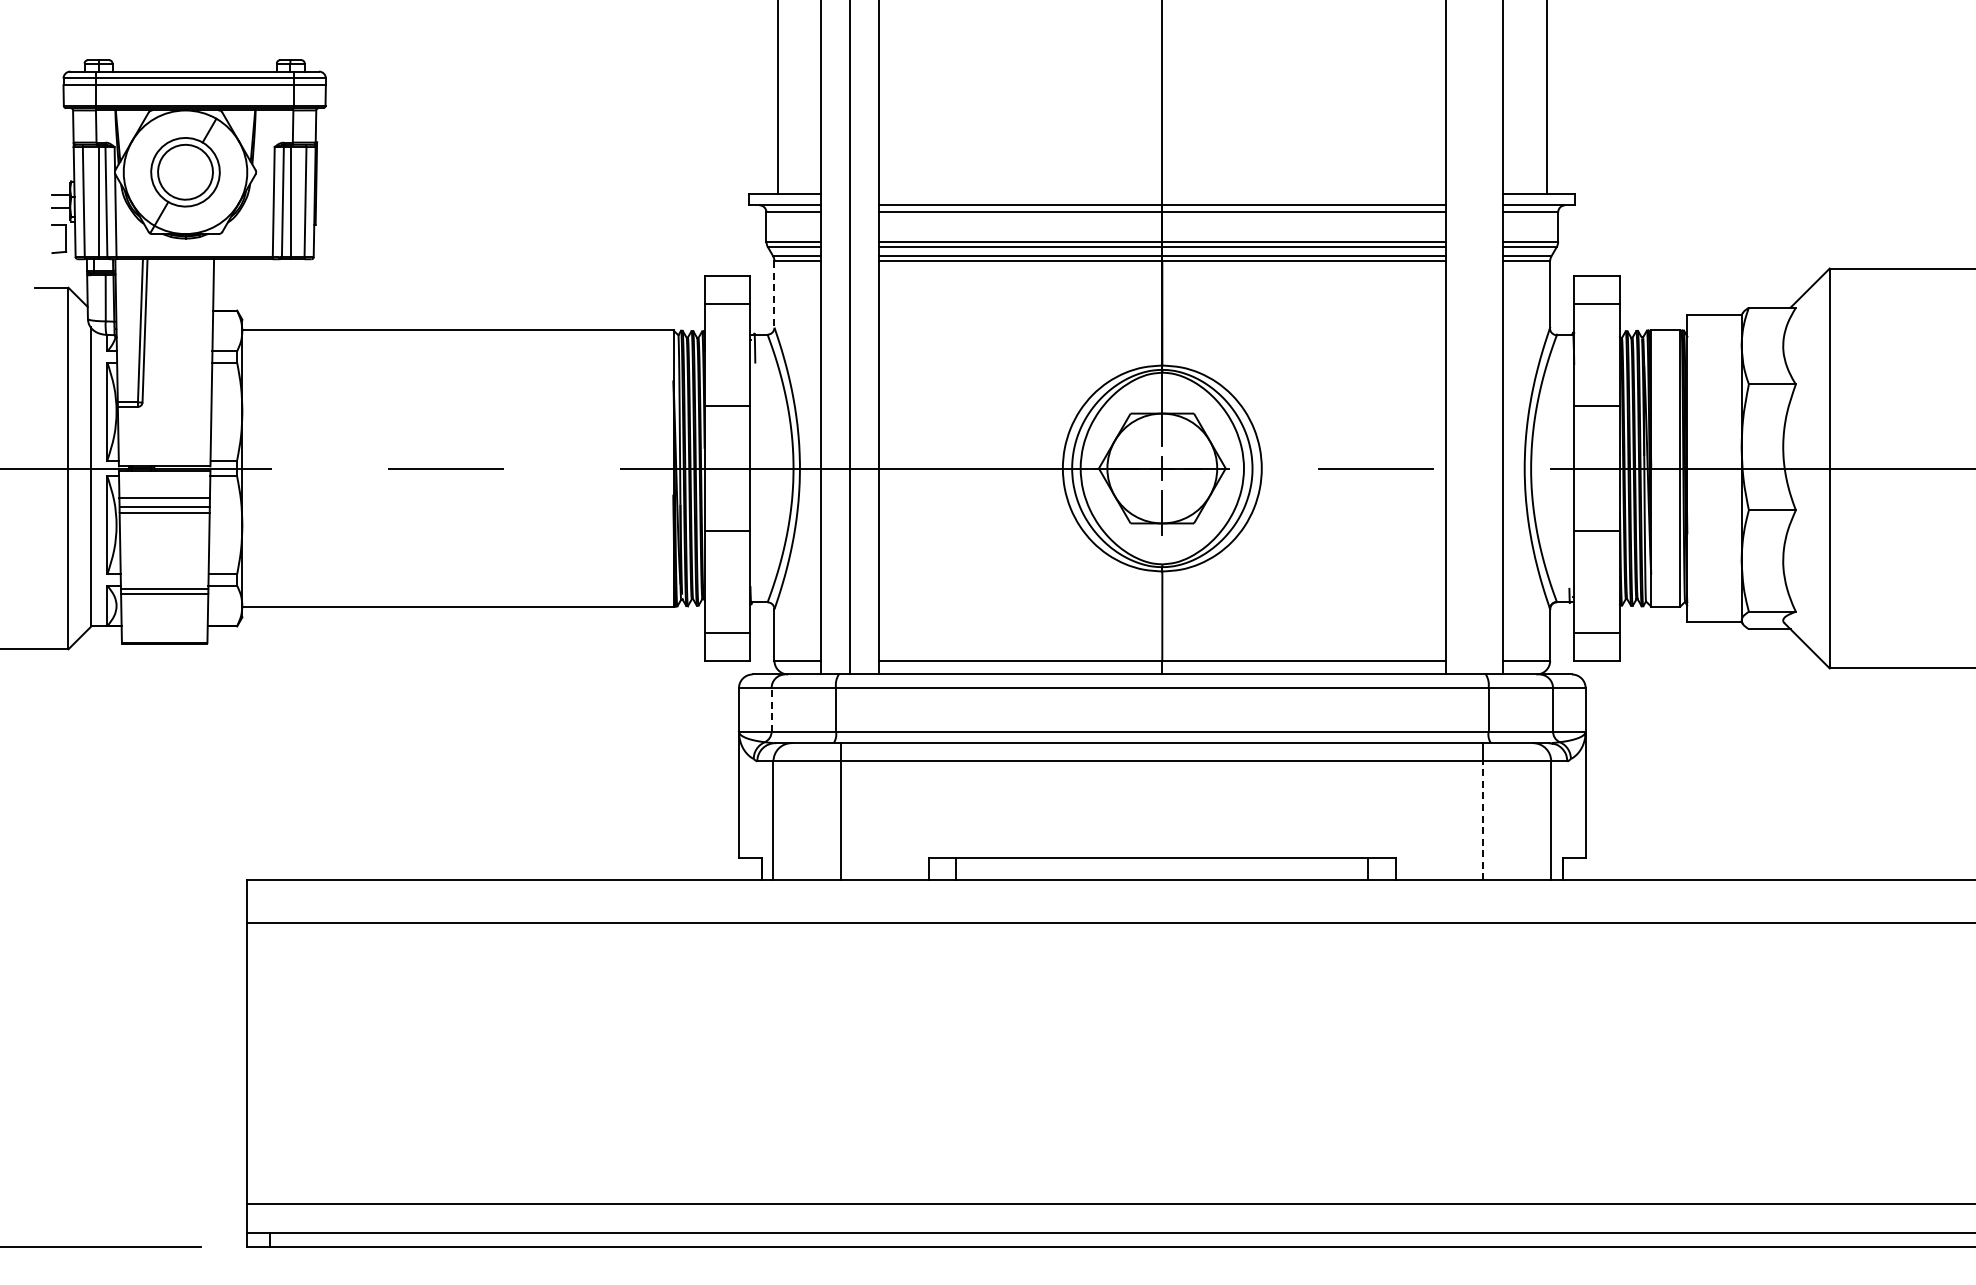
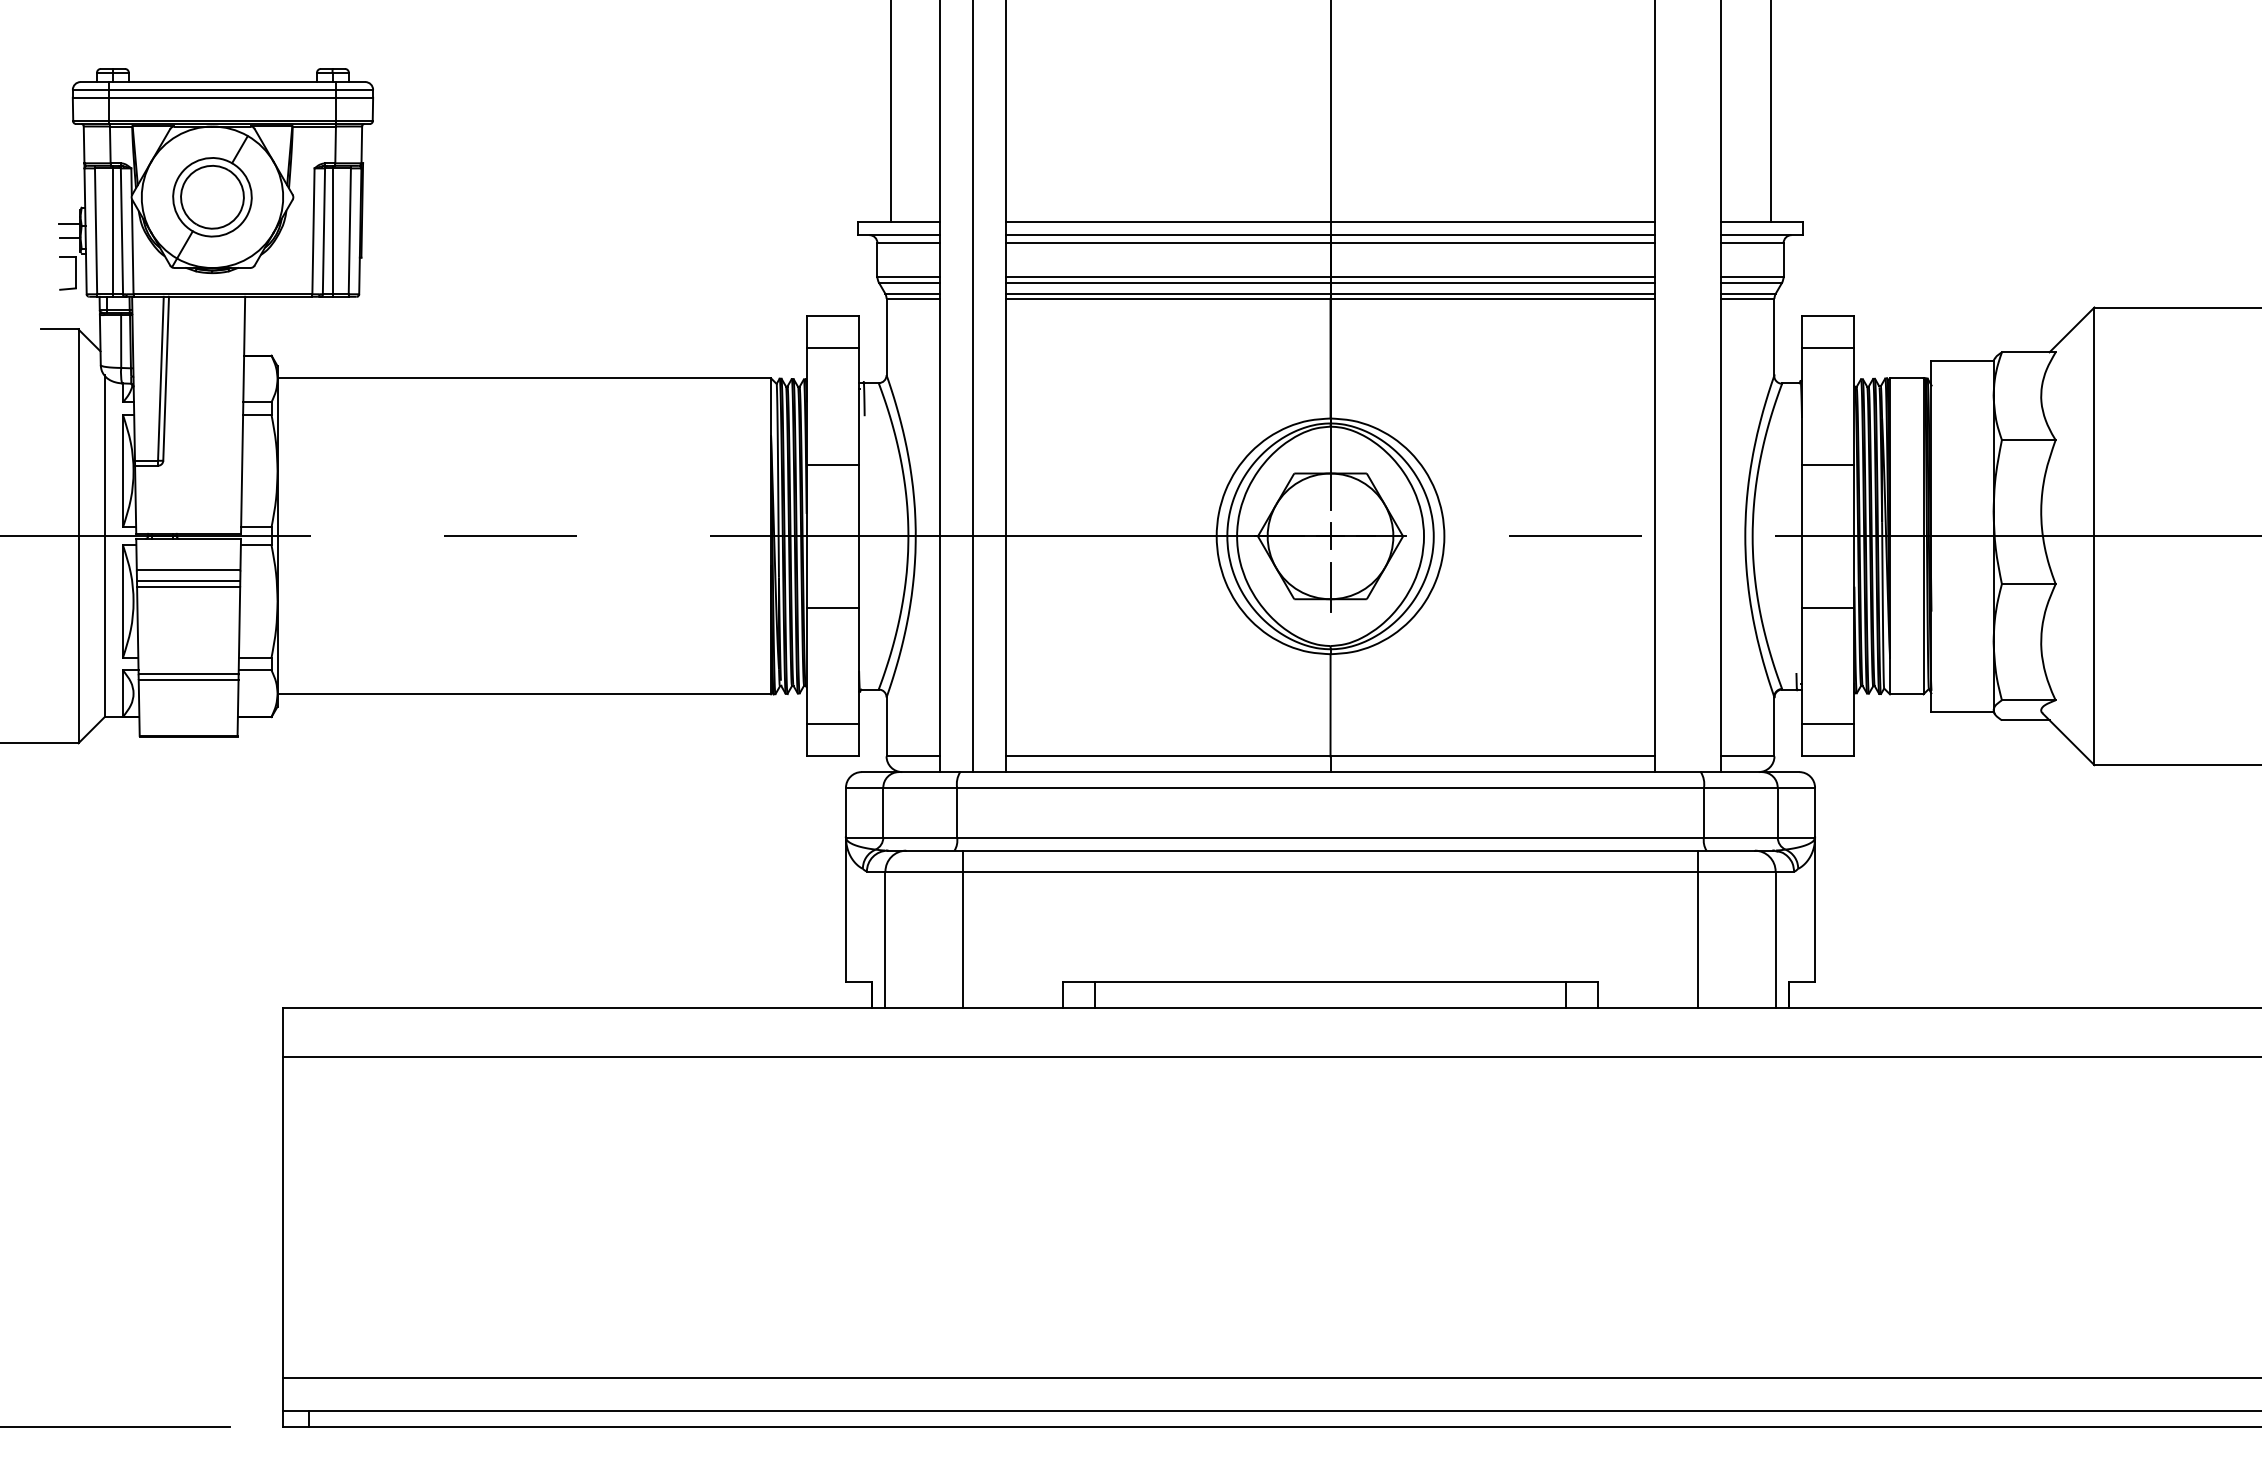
line: (1161, 193) -> (1329, 221), added
line: (774, 294) -> (886, 337), dashed -> solid
line: (771, 709) -> (883, 812), dashed -> solid
line: (1483, 820) -> (1698, 939), dashed -> solid

